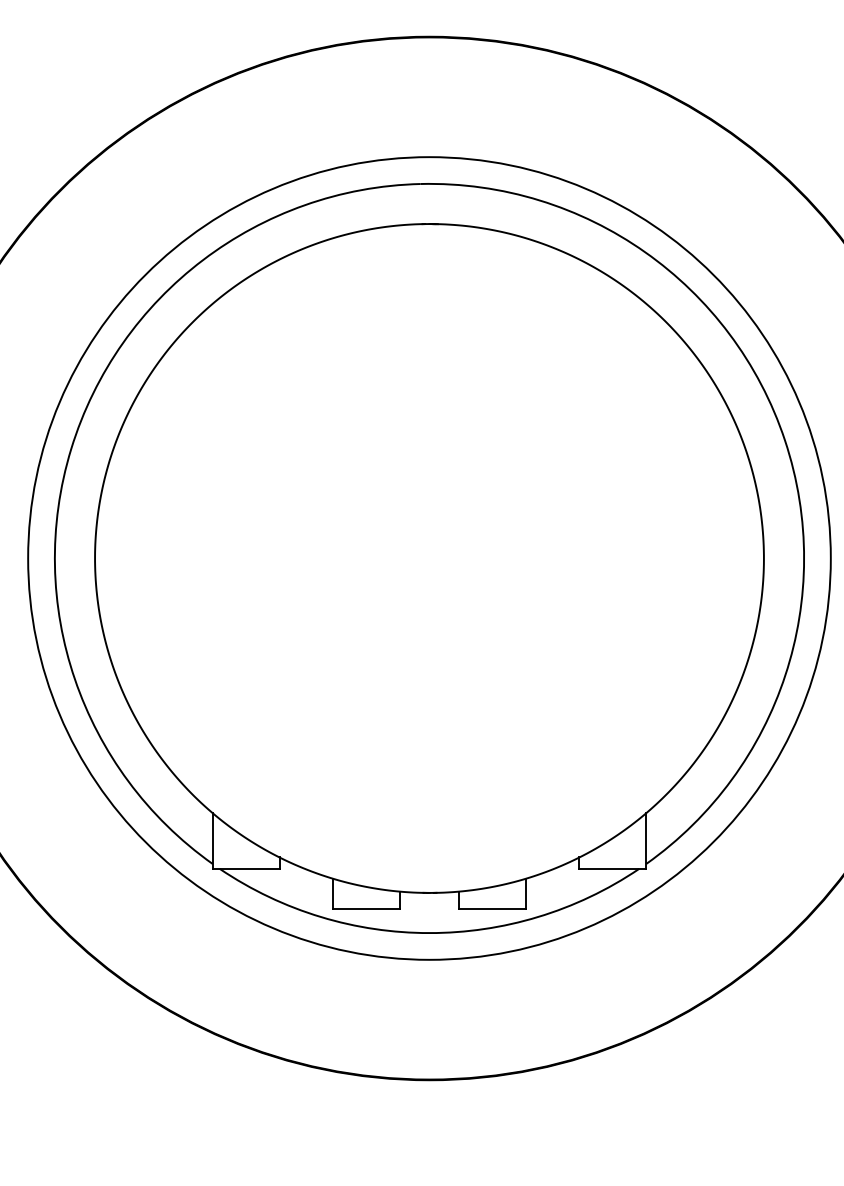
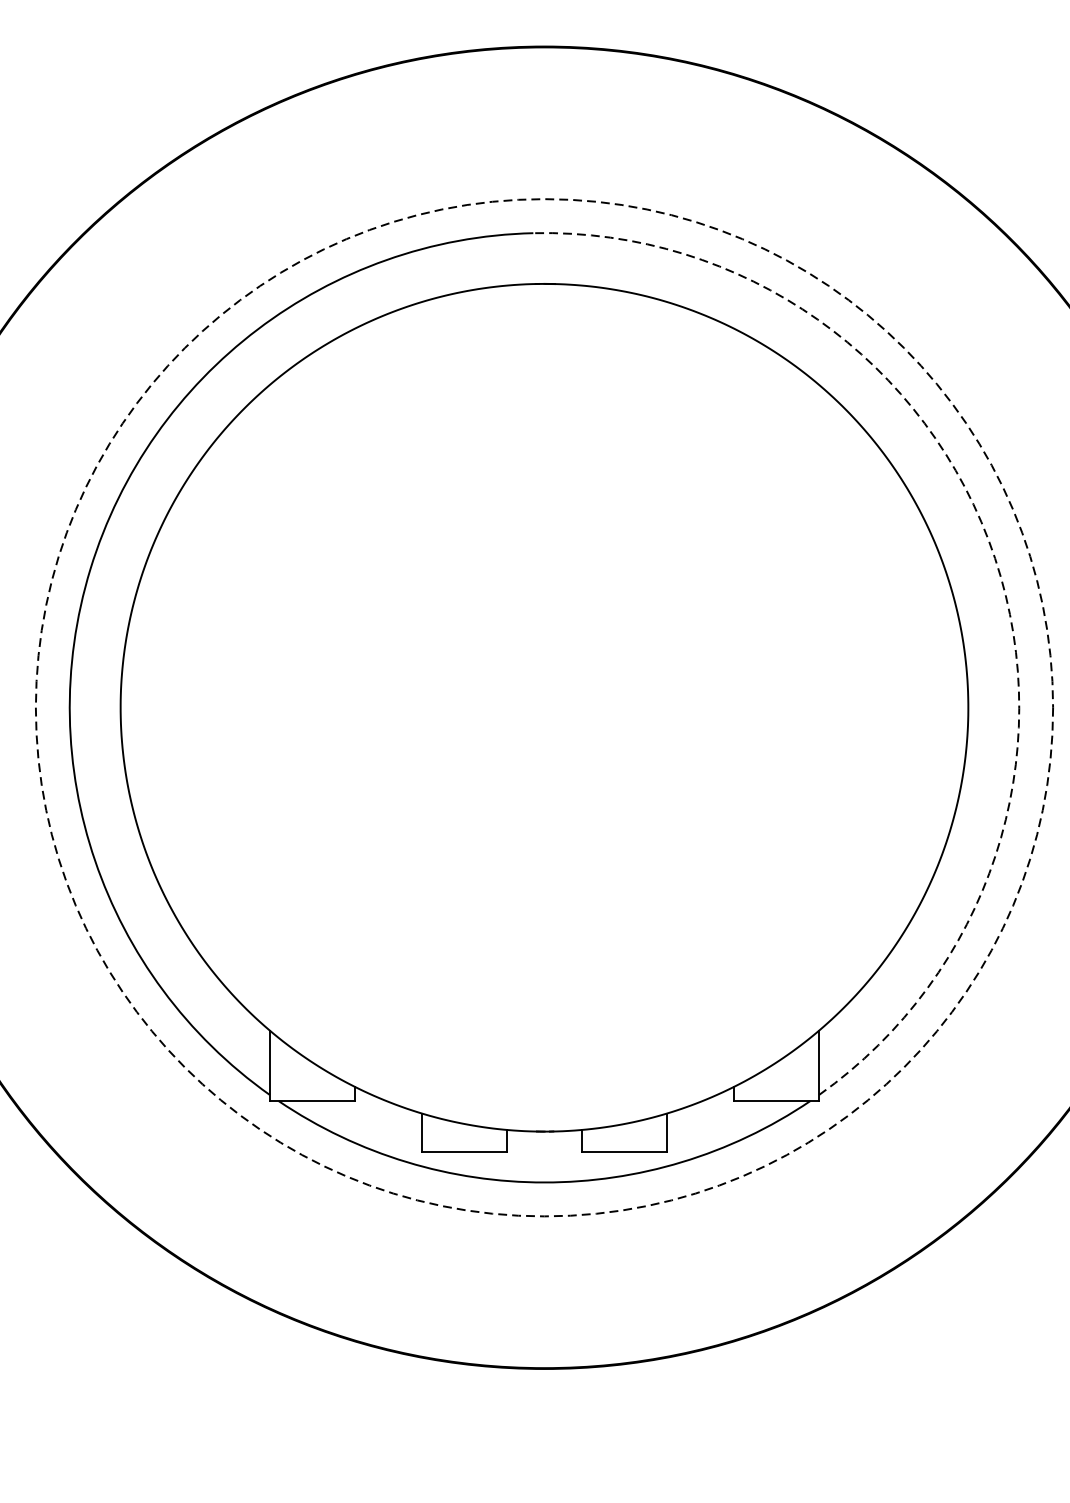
arc: (785, 440) -> (995, 558), solid -> dashed
circle: (429, 558) -> (544, 707), solid -> dashed

